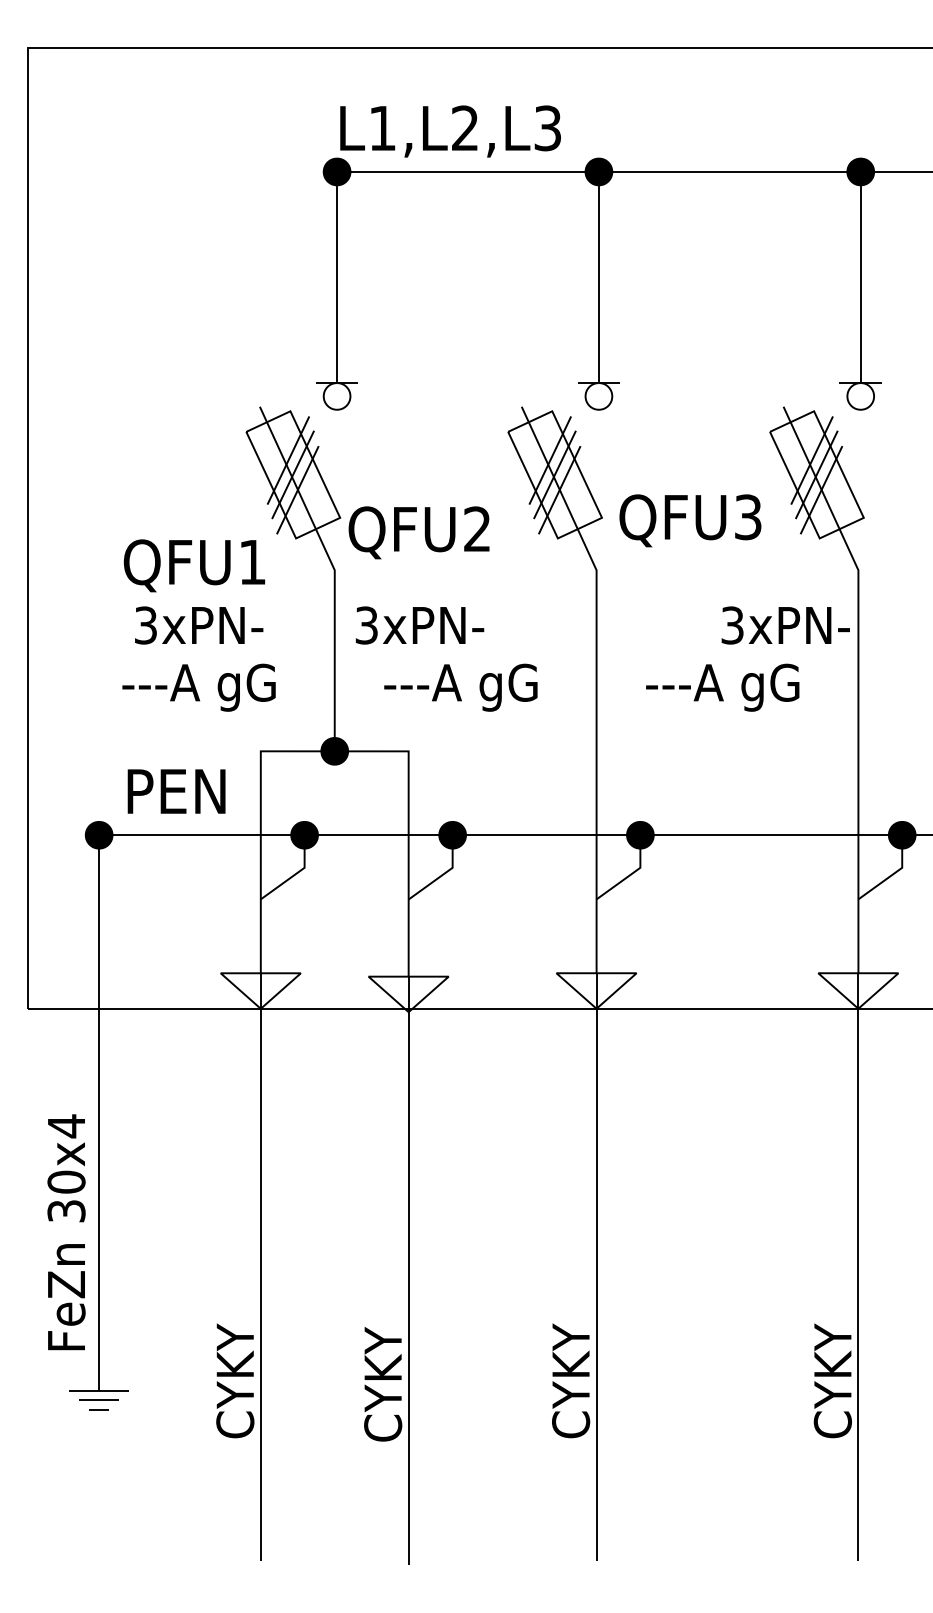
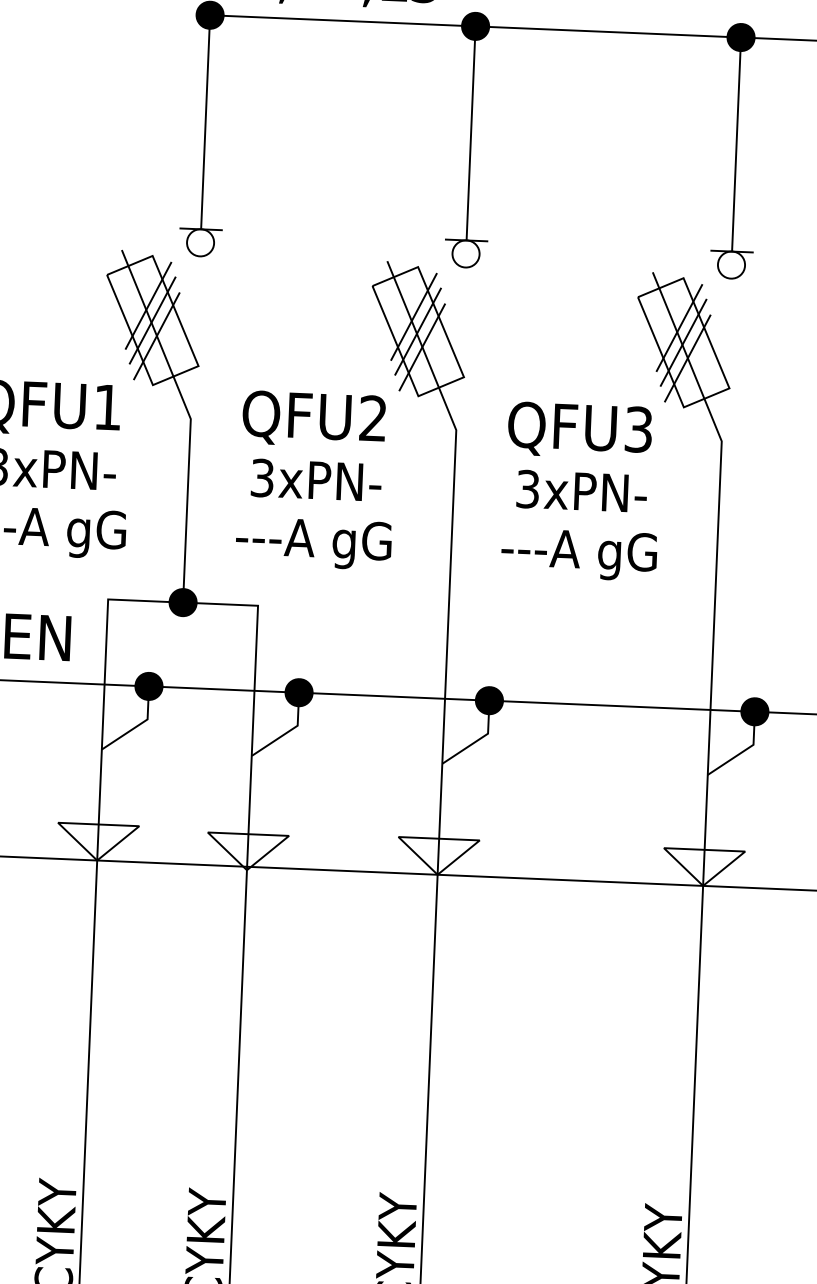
text: (690, 520) -> (580, 430), moved
text: (418, 532) -> (313, 419), moved
text: (419, 625) -> (315, 480), moved
text: (785, 625) -> (581, 491), moved

